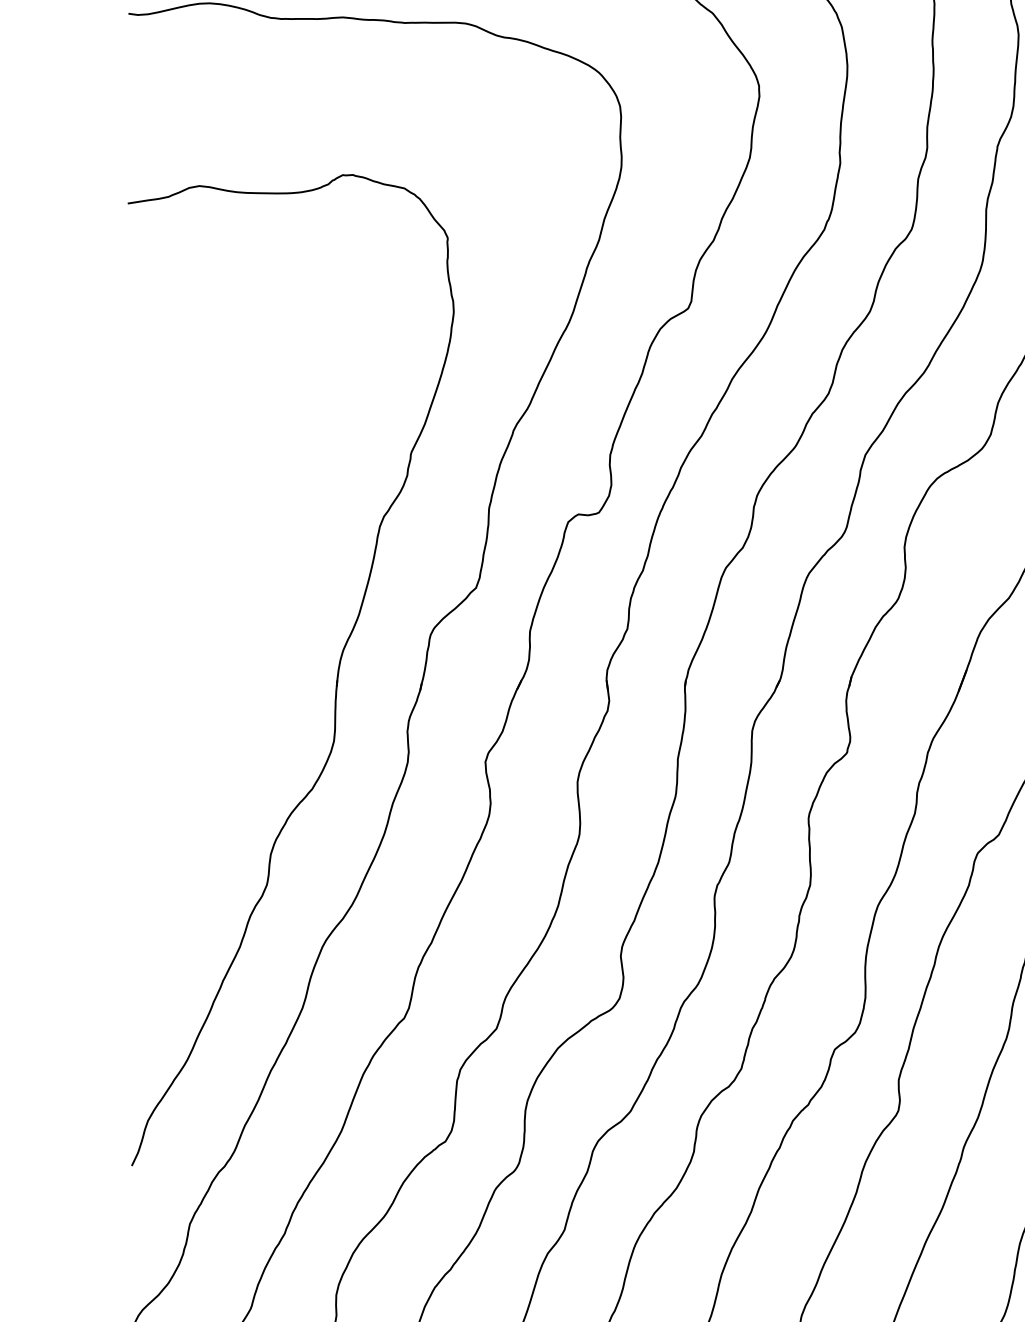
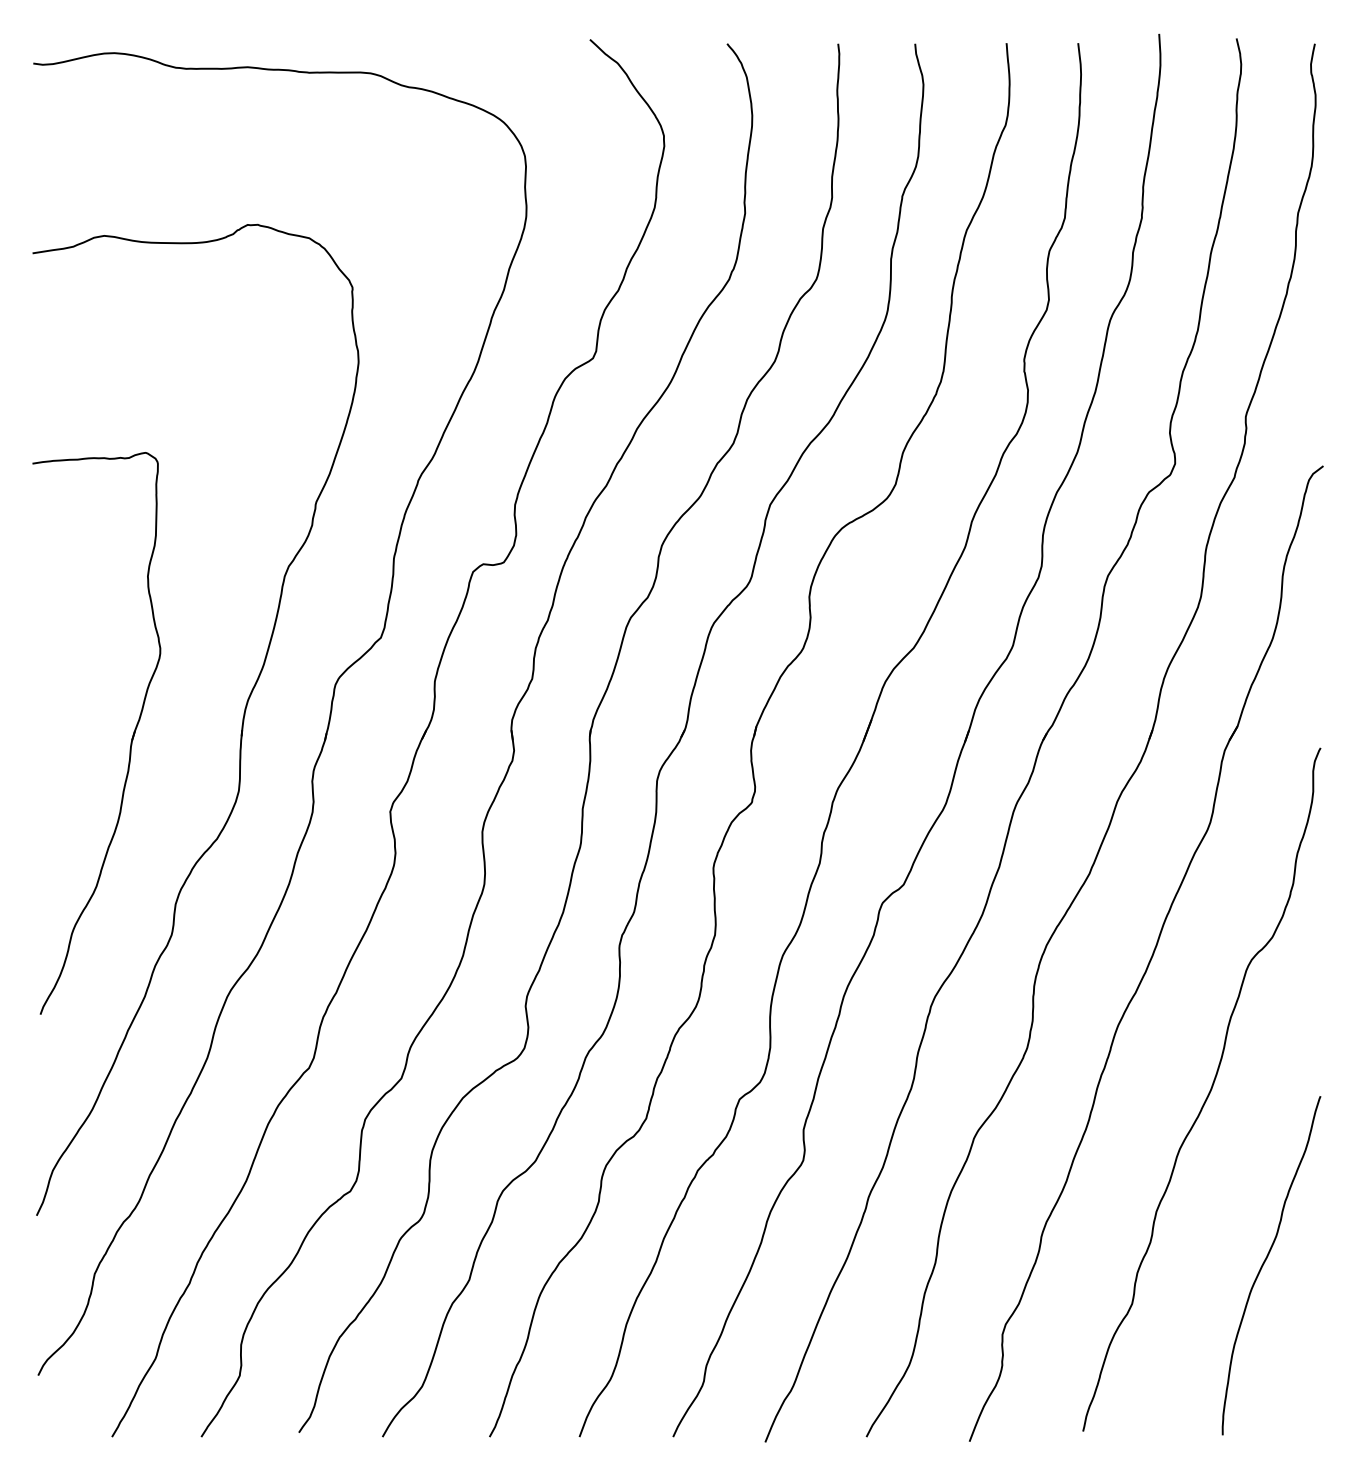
part: (225, 692) -> (130, 742), added

